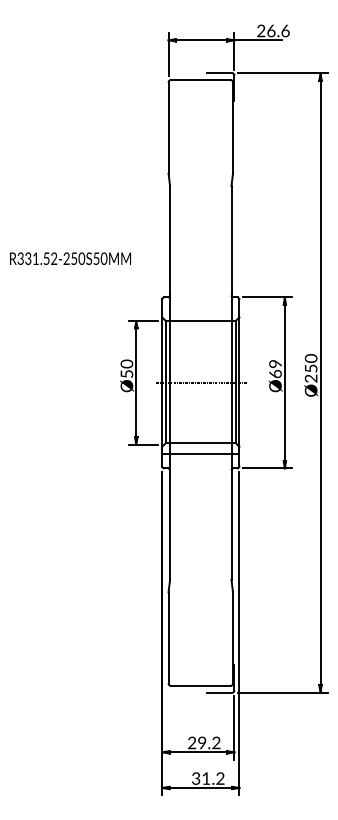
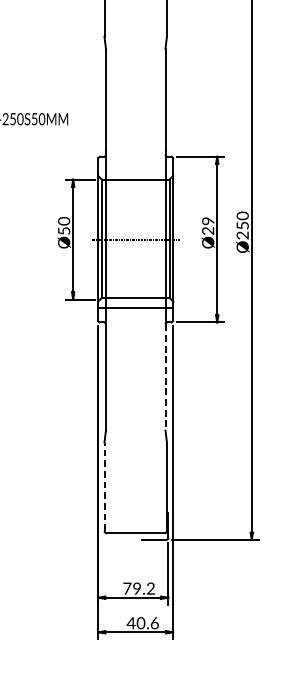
text: (275, 373) -> (208, 230), Ø69 -> Ø29
line: (231, 525) -> (165, 377), solid -> dashed
line: (168, 637) -> (104, 486), solid -> dashed
text: (192, 742) -> (127, 588), 29.2 -> 79.2
text: (207, 778) -> (142, 623), 31.2 -> 40.6

